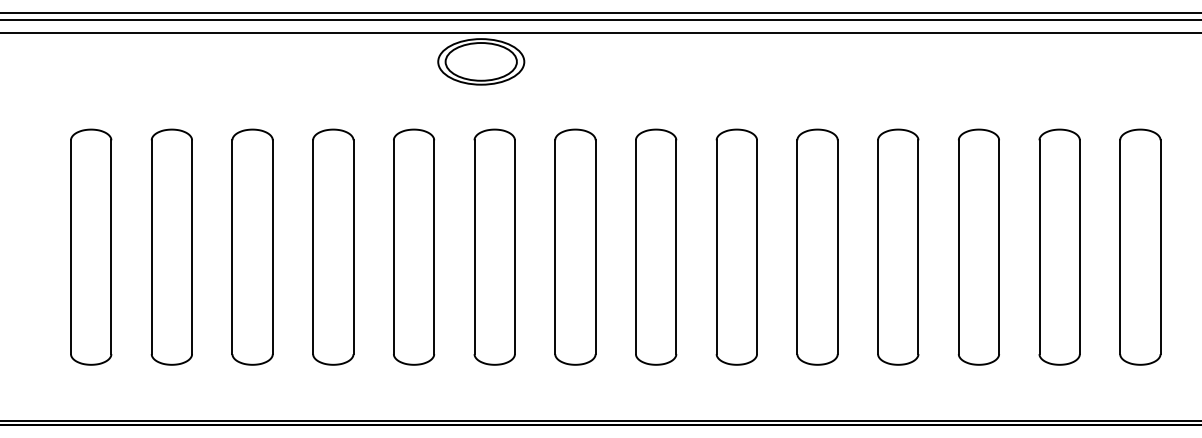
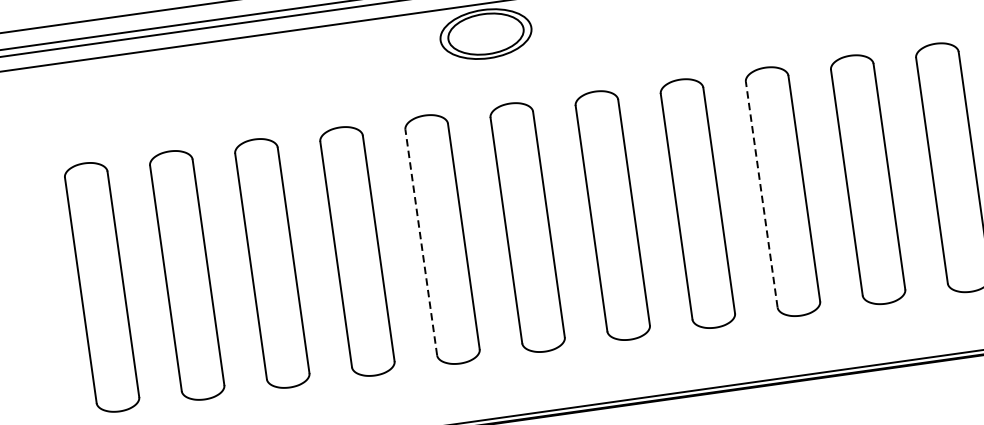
line: (393, 247) -> (420, 242), solid -> dashed
line: (716, 247) -> (761, 195), solid -> dashed

